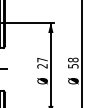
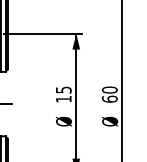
text: (42, 62) -> (63, 93), 27 -> 15
text: (73, 62) -> (110, 93), 58 -> 60

